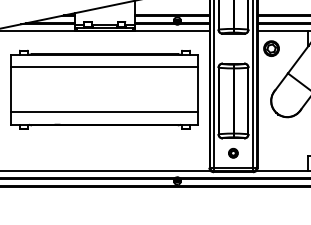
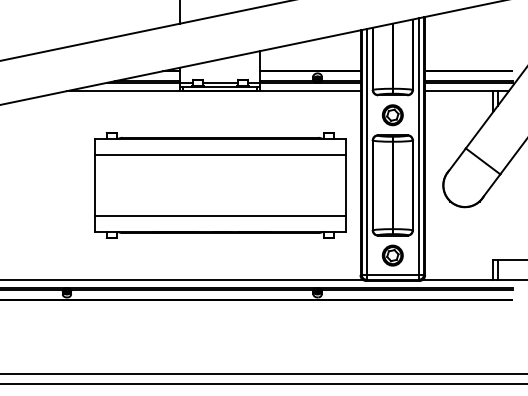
part: (271, 48) -> (392, 115), moved
part: (105, 89) -> (220, 185), moved
part: (233, 153) -> (392, 255), size x1.67

